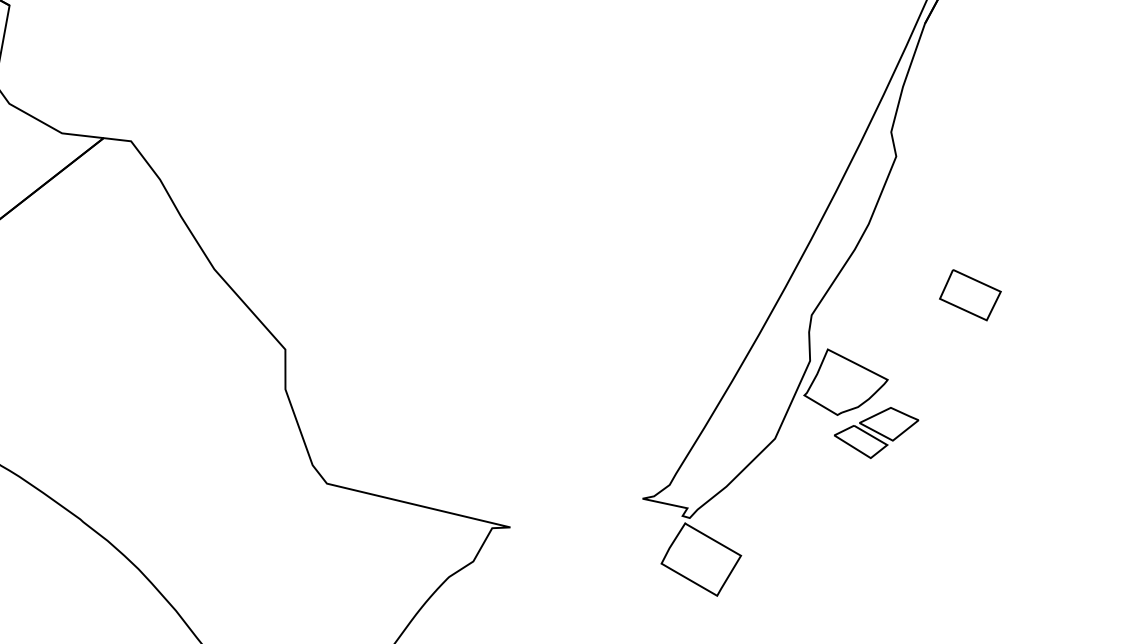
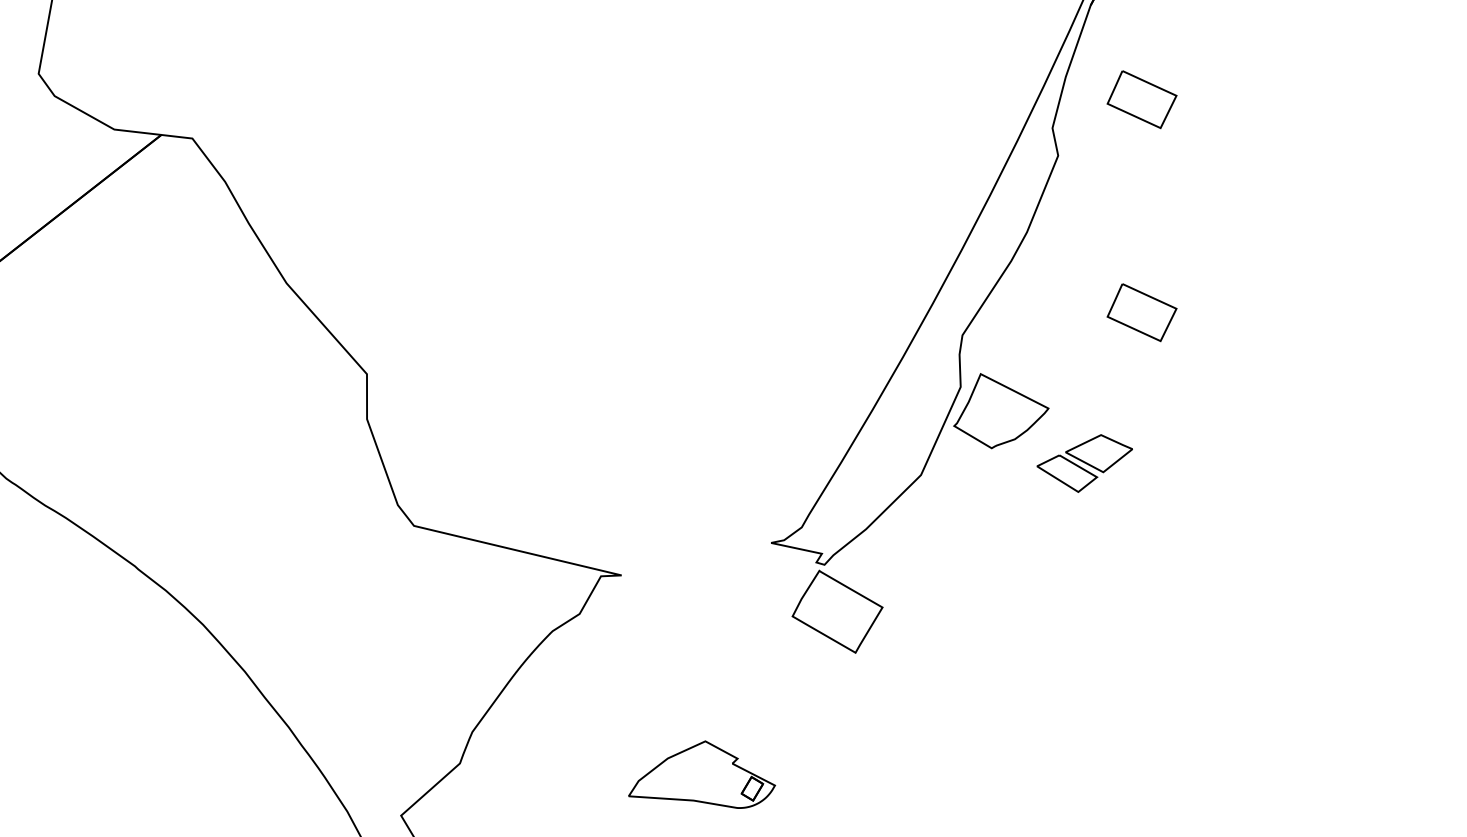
part: (969, 106) -> (1141, 99), added
part: (876, 432) -> (1084, 463), moved

